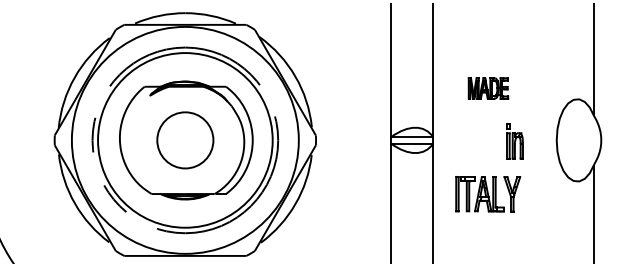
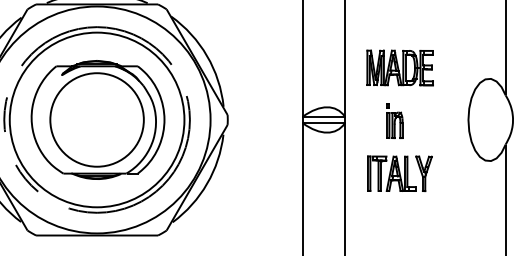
part: (488, 88) -> (400, 68), size x1.67
circle: (185, 140) -> (97, 120), size x1.67
part: (514, 141) -> (394, 121), moved

